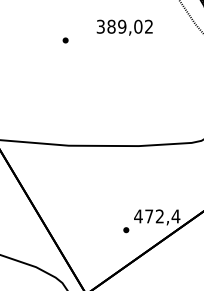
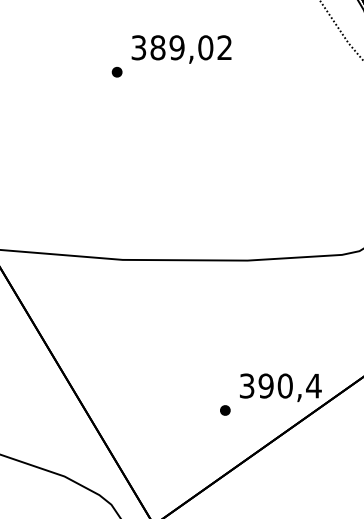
text: (124, 27) -> (181, 49), moved
text: (149, 216) -> (266, 386), 472,4 -> 390,4

